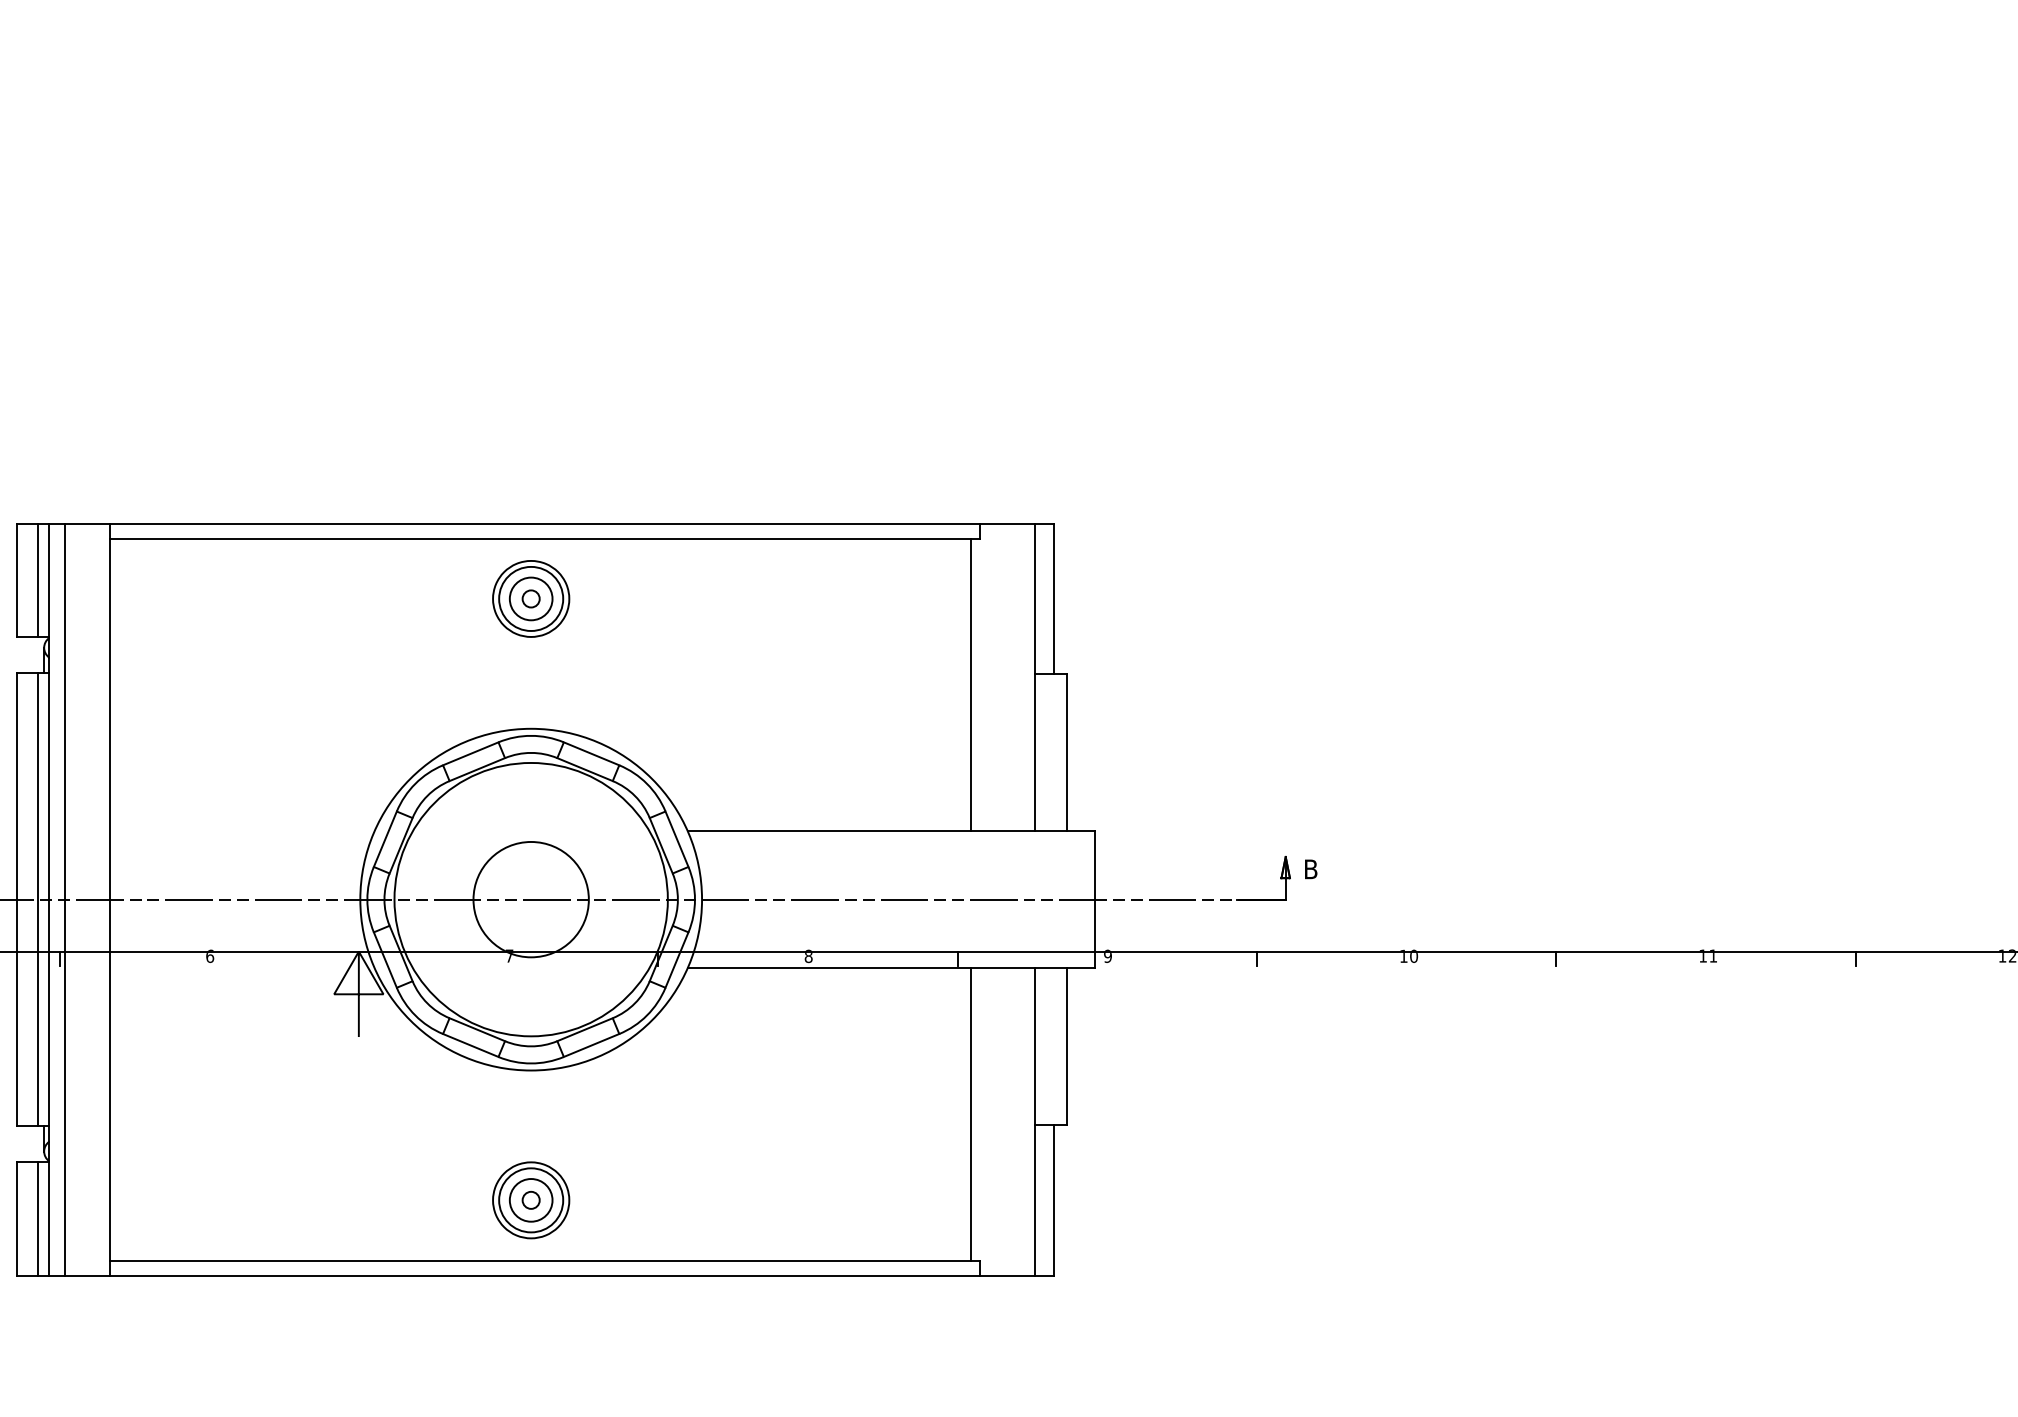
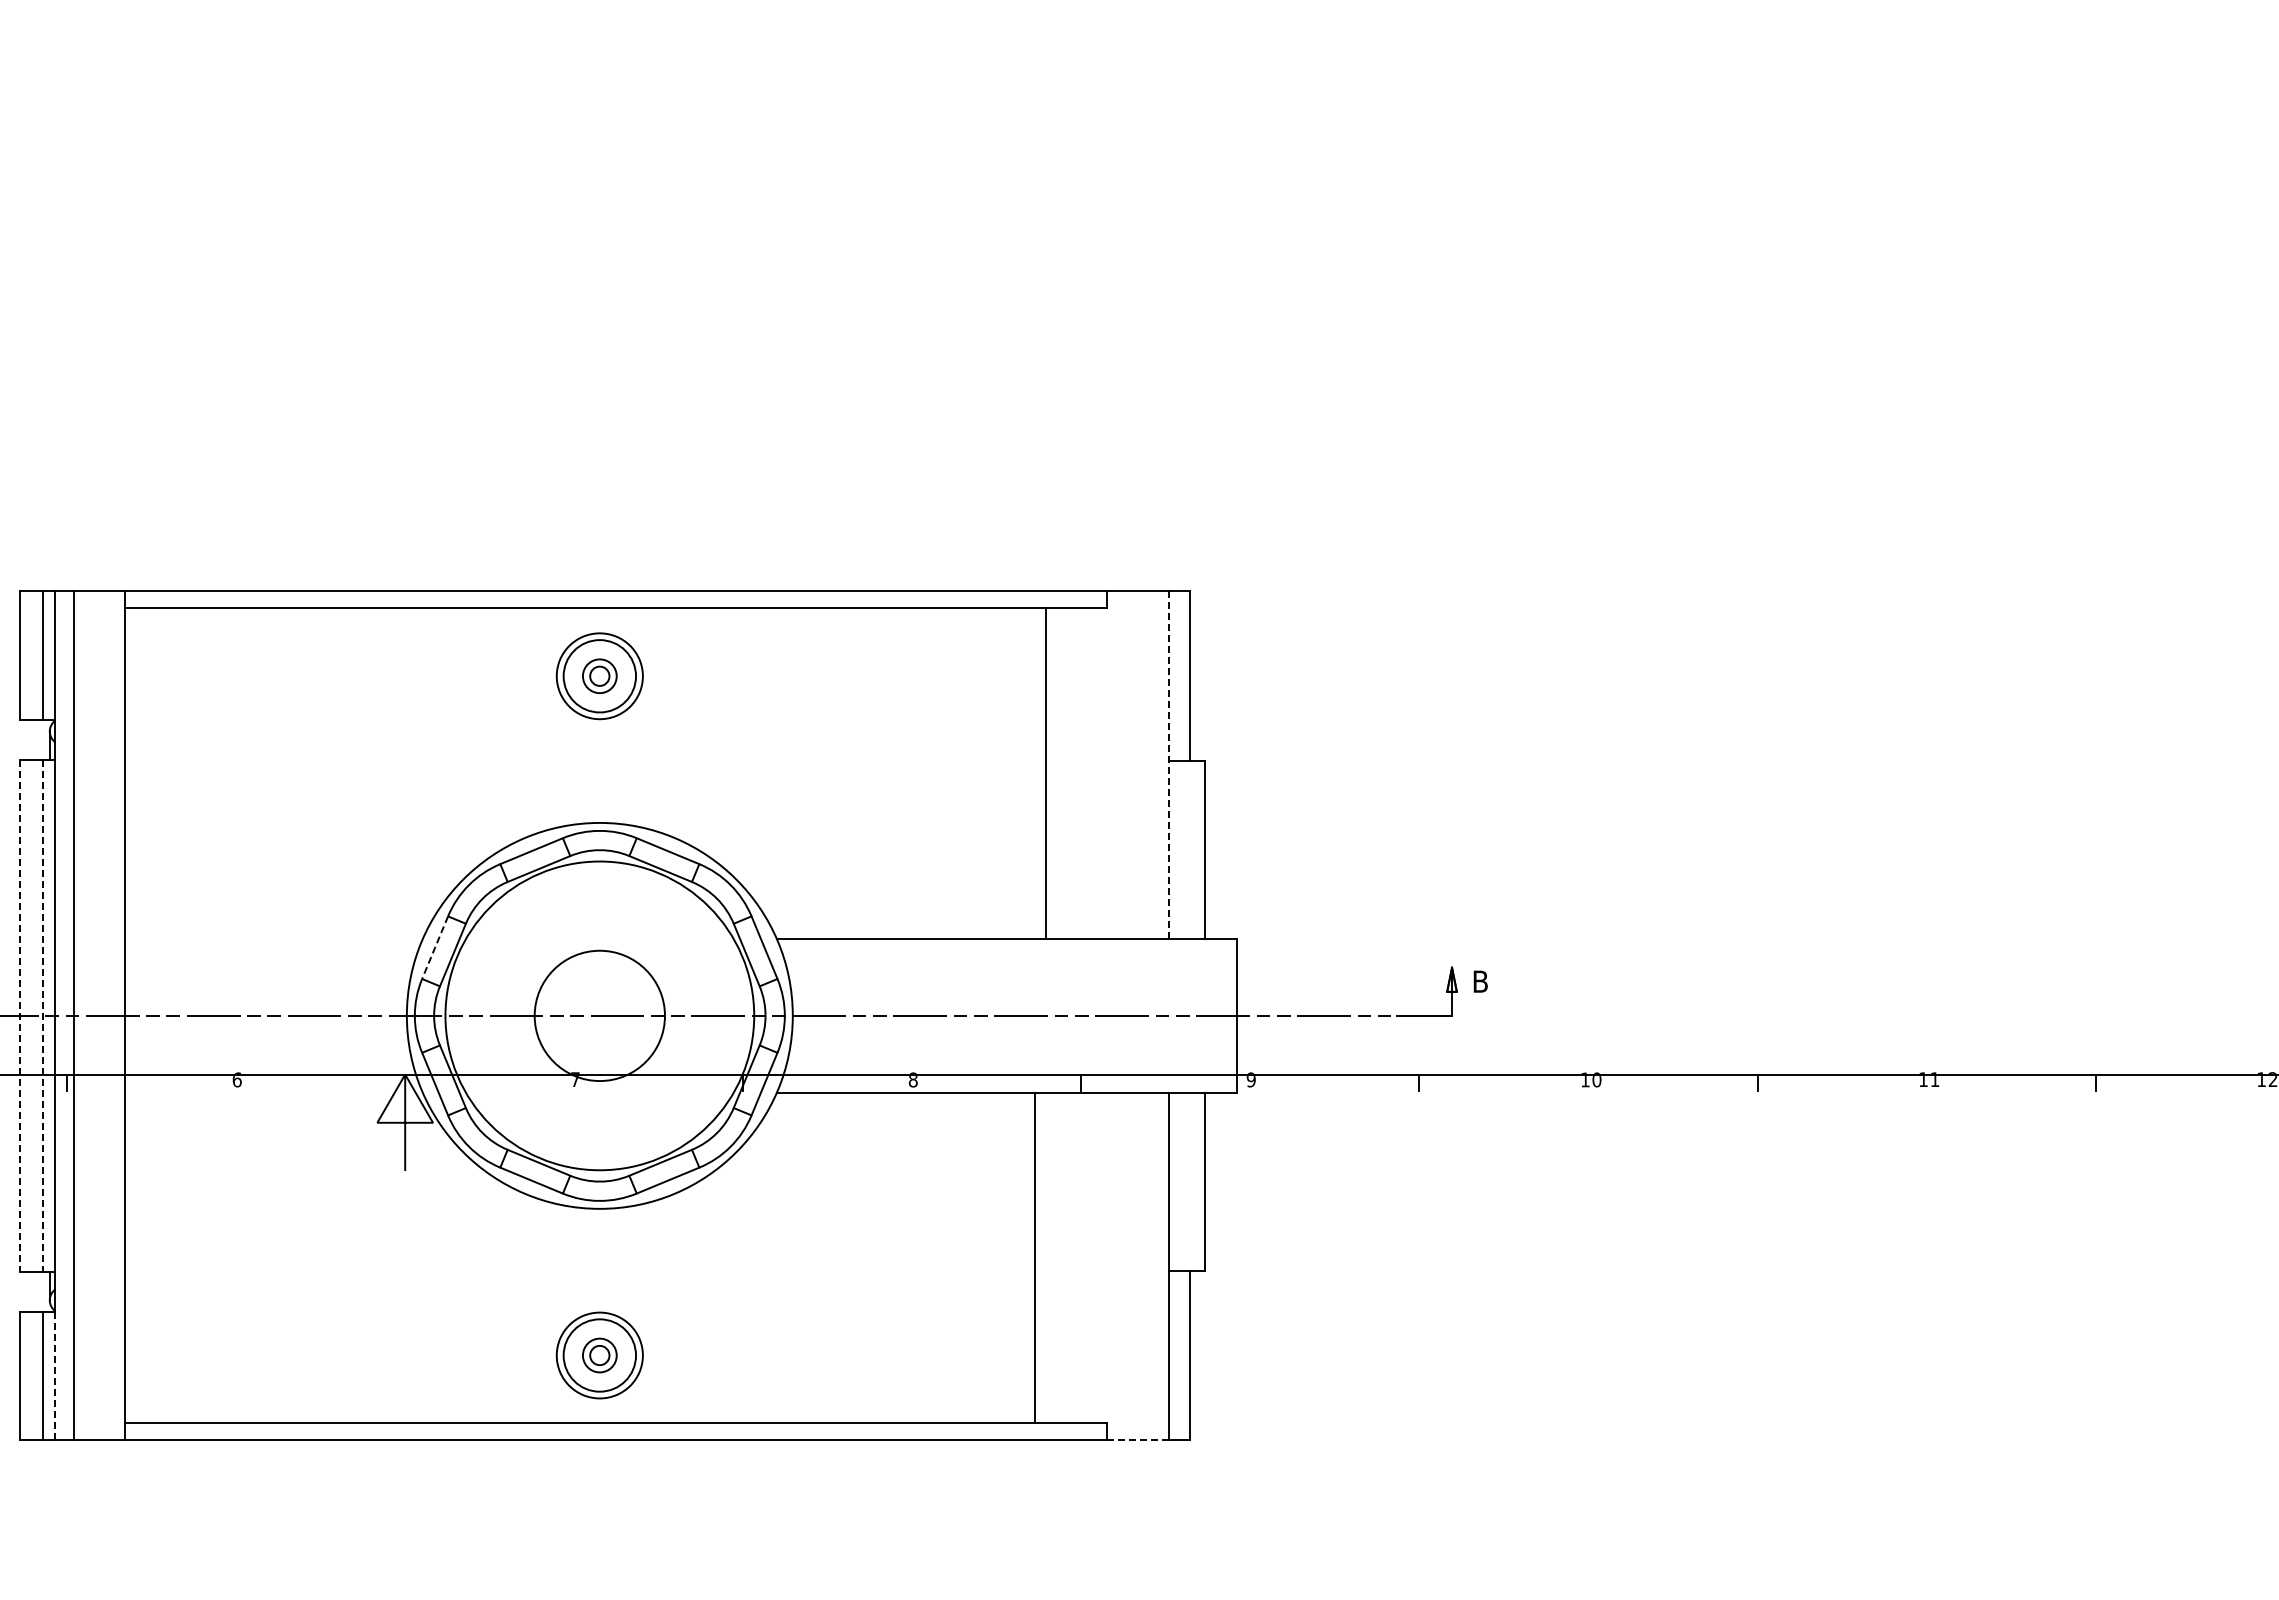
circle: (530, 599) -> (599, 676), size x0.7
line: (1034, 677) -> (1168, 765), solid -> dashed
line: (970, 685) -> (1045, 773), moved
line: (385, 839) -> (435, 947), solid -> dashed
line: (17, 899) -> (19, 1015), solid -> dashed
line: (37, 899) -> (42, 1015), solid -> dashed
line: (970, 1114) -> (1034, 1258), moved
circle: (530, 1200) -> (599, 1355), size x0.7
line: (49, 1218) -> (55, 1376), solid -> dashed
line: (1007, 1275) -> (1137, 1440), solid -> dashed

